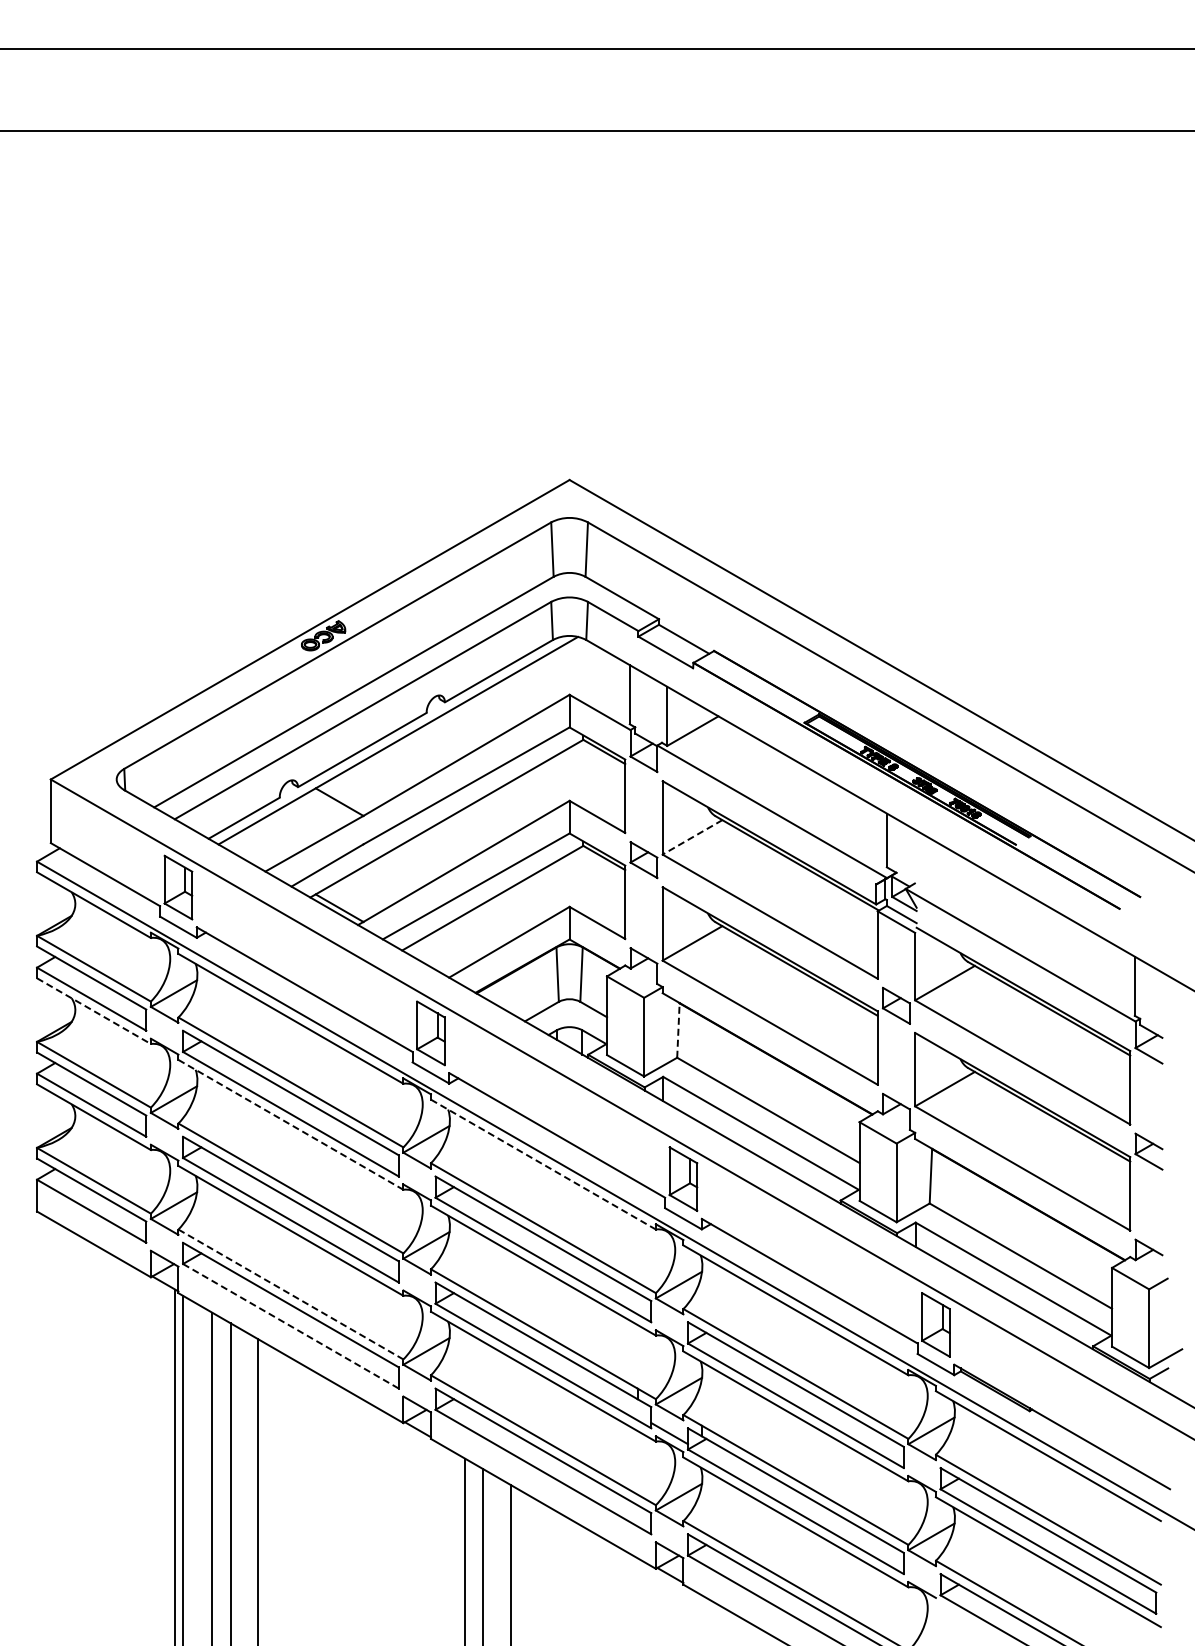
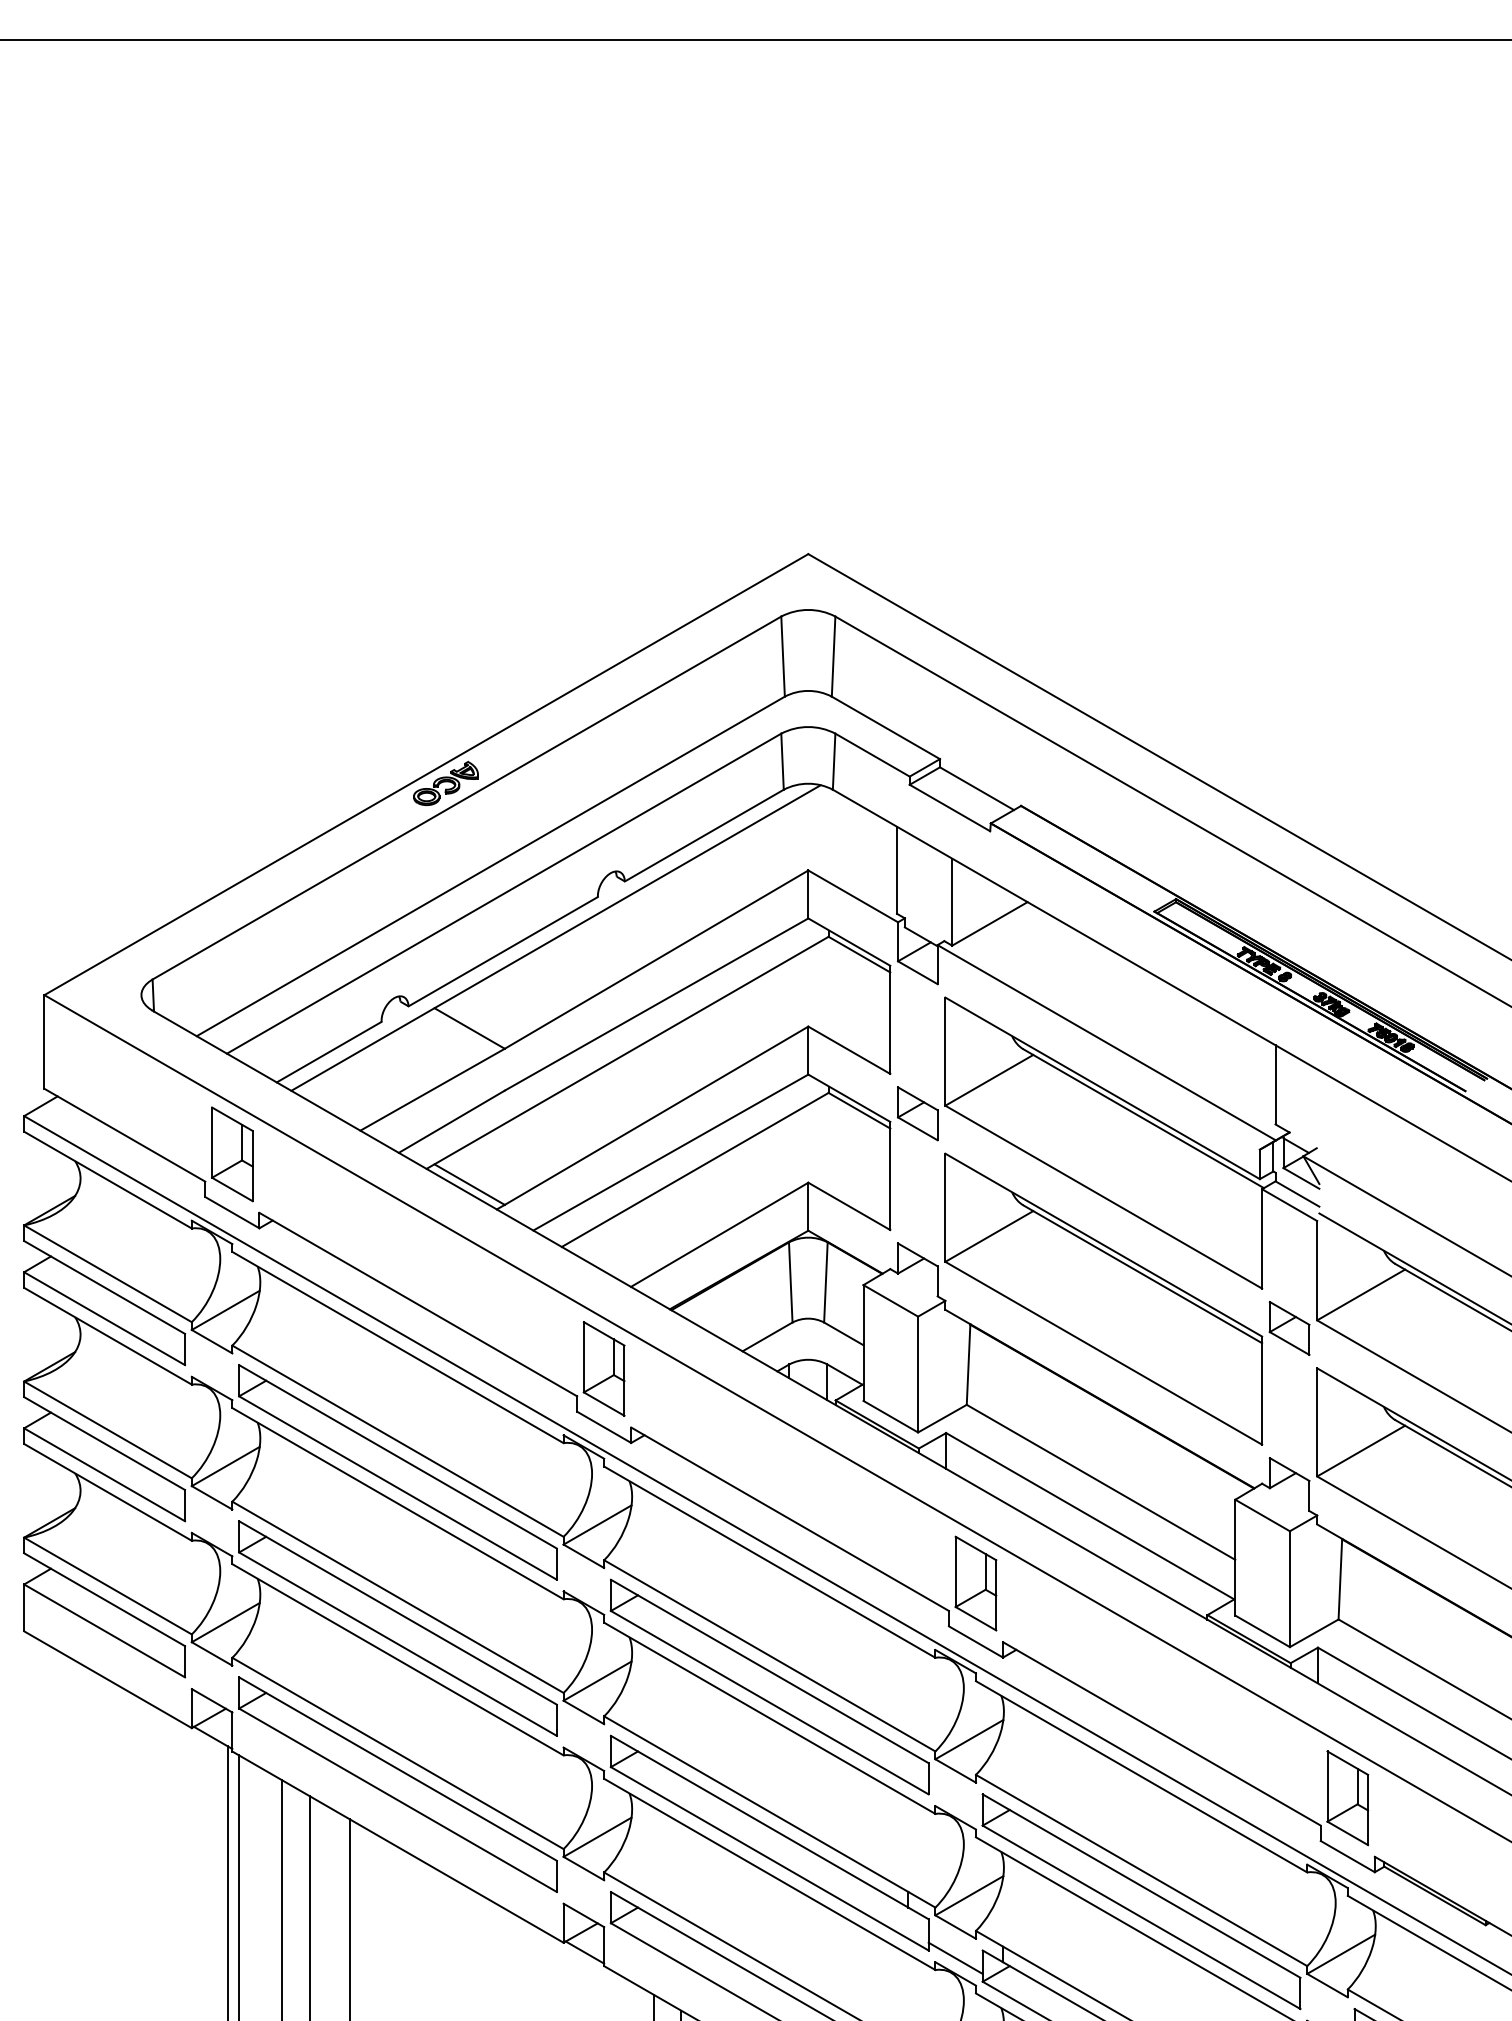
line: (692, 837) -> (989, 1080), dashed -> solid
line: (93, 1011) -> (107, 1336), dashed -> solid
line: (678, 1030) -> (968, 1364), dashed -> solid
line: (290, 1124) -> (397, 1503), dashed -> solid
line: (543, 1164) -> (769, 1562), dashed -> solid
line: (290, 1294) -> (397, 1753), dashed -> solid
line: (290, 1326) -> (397, 1800), dashed -> solid

